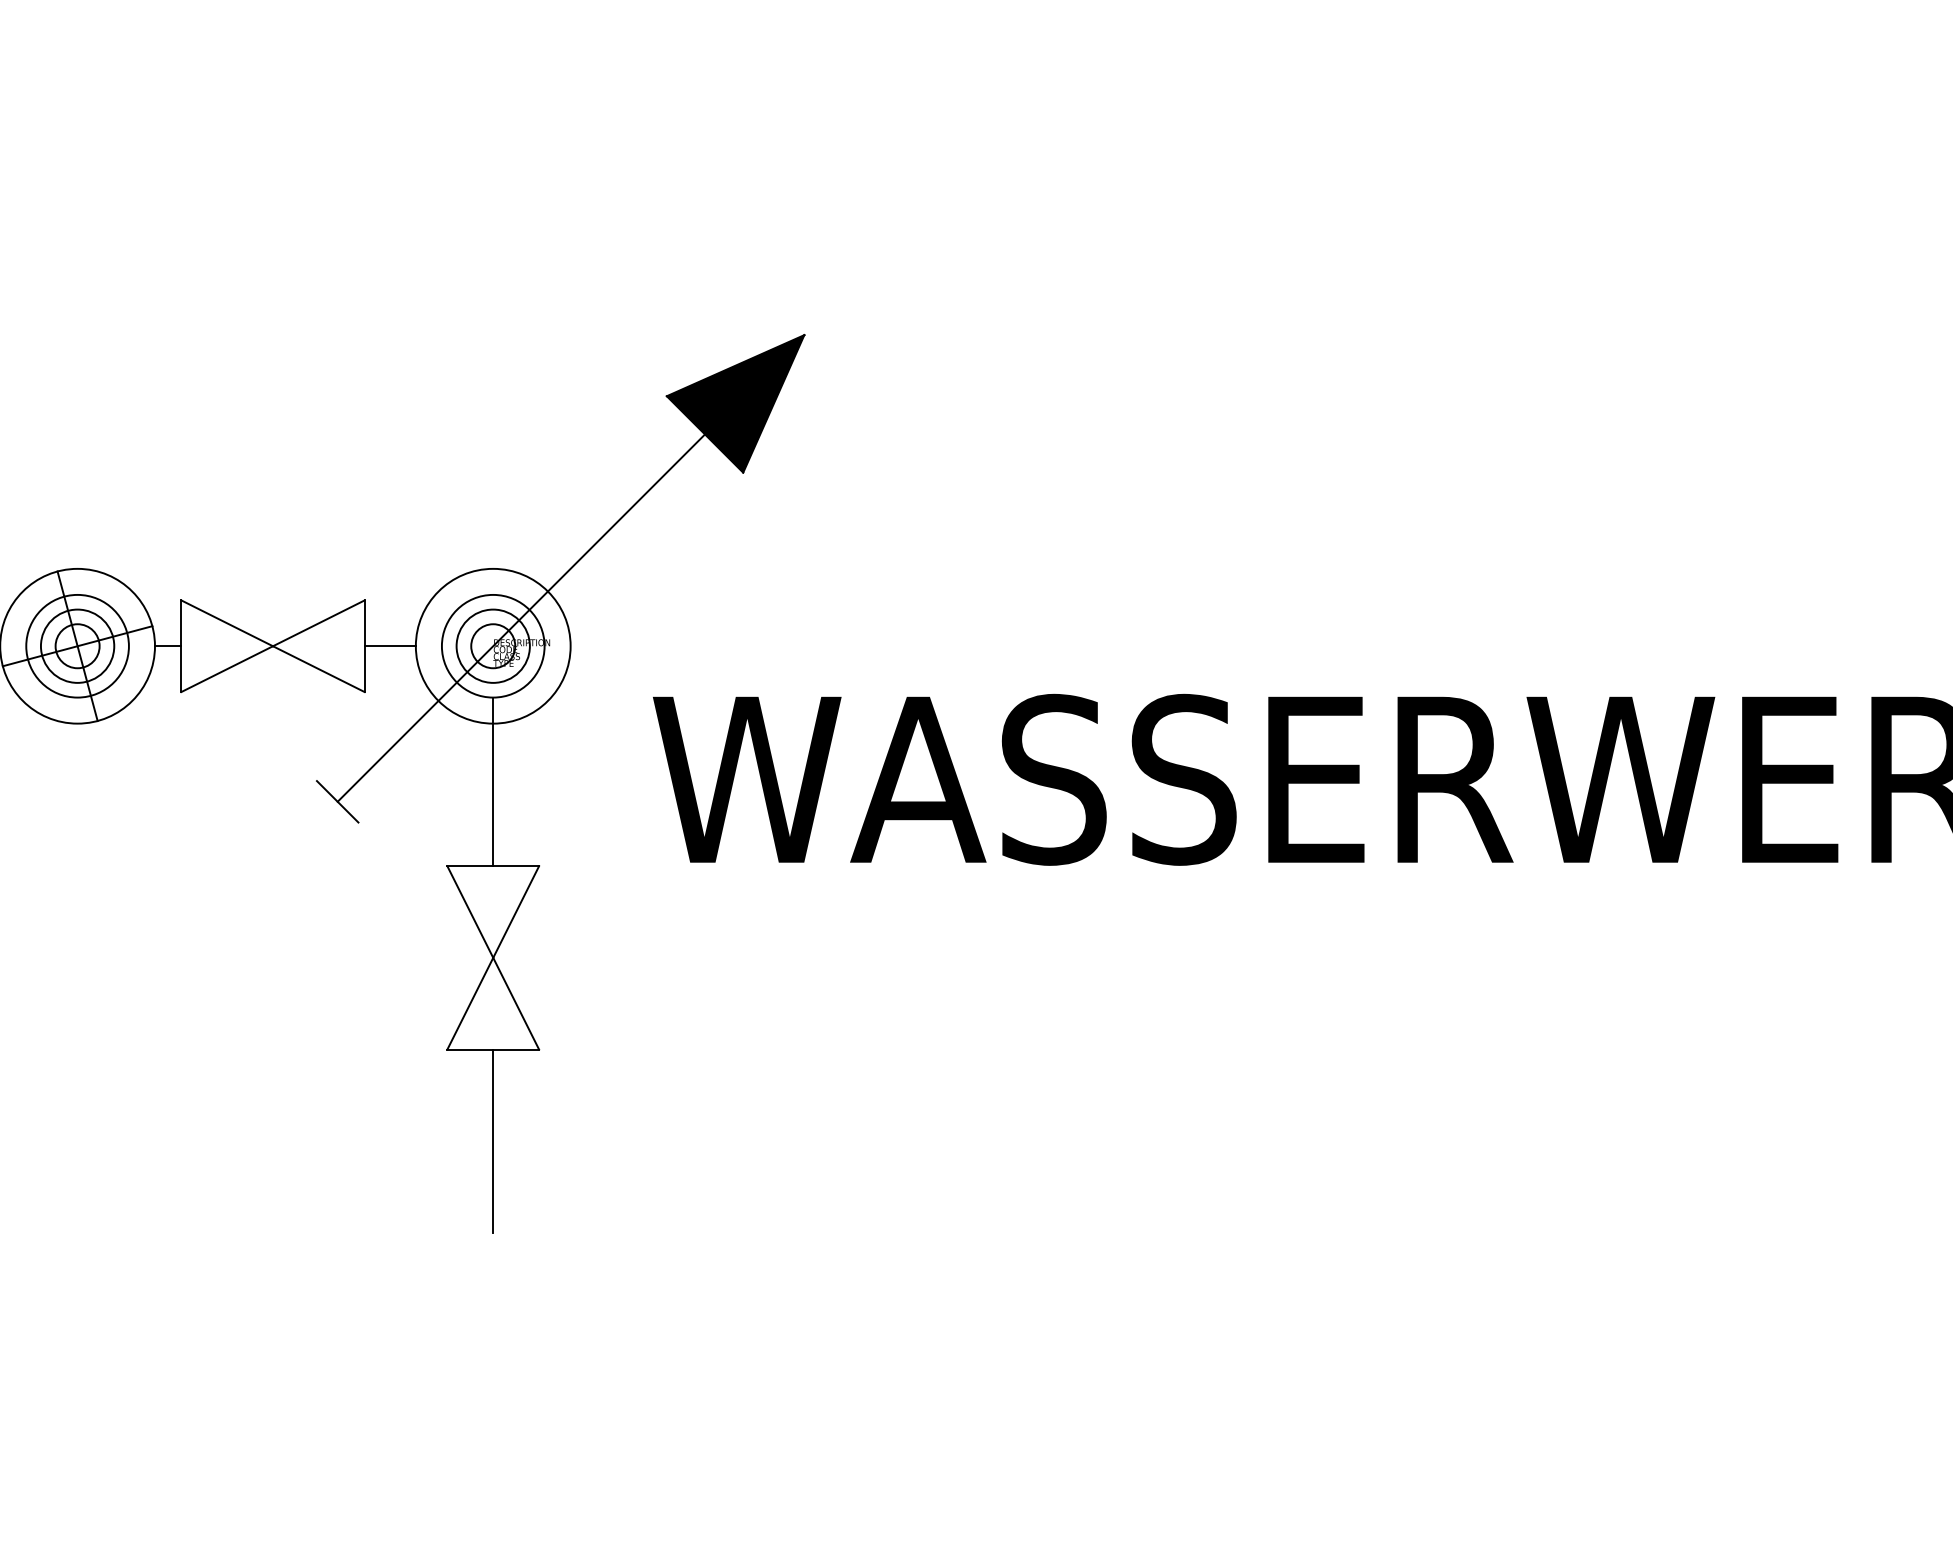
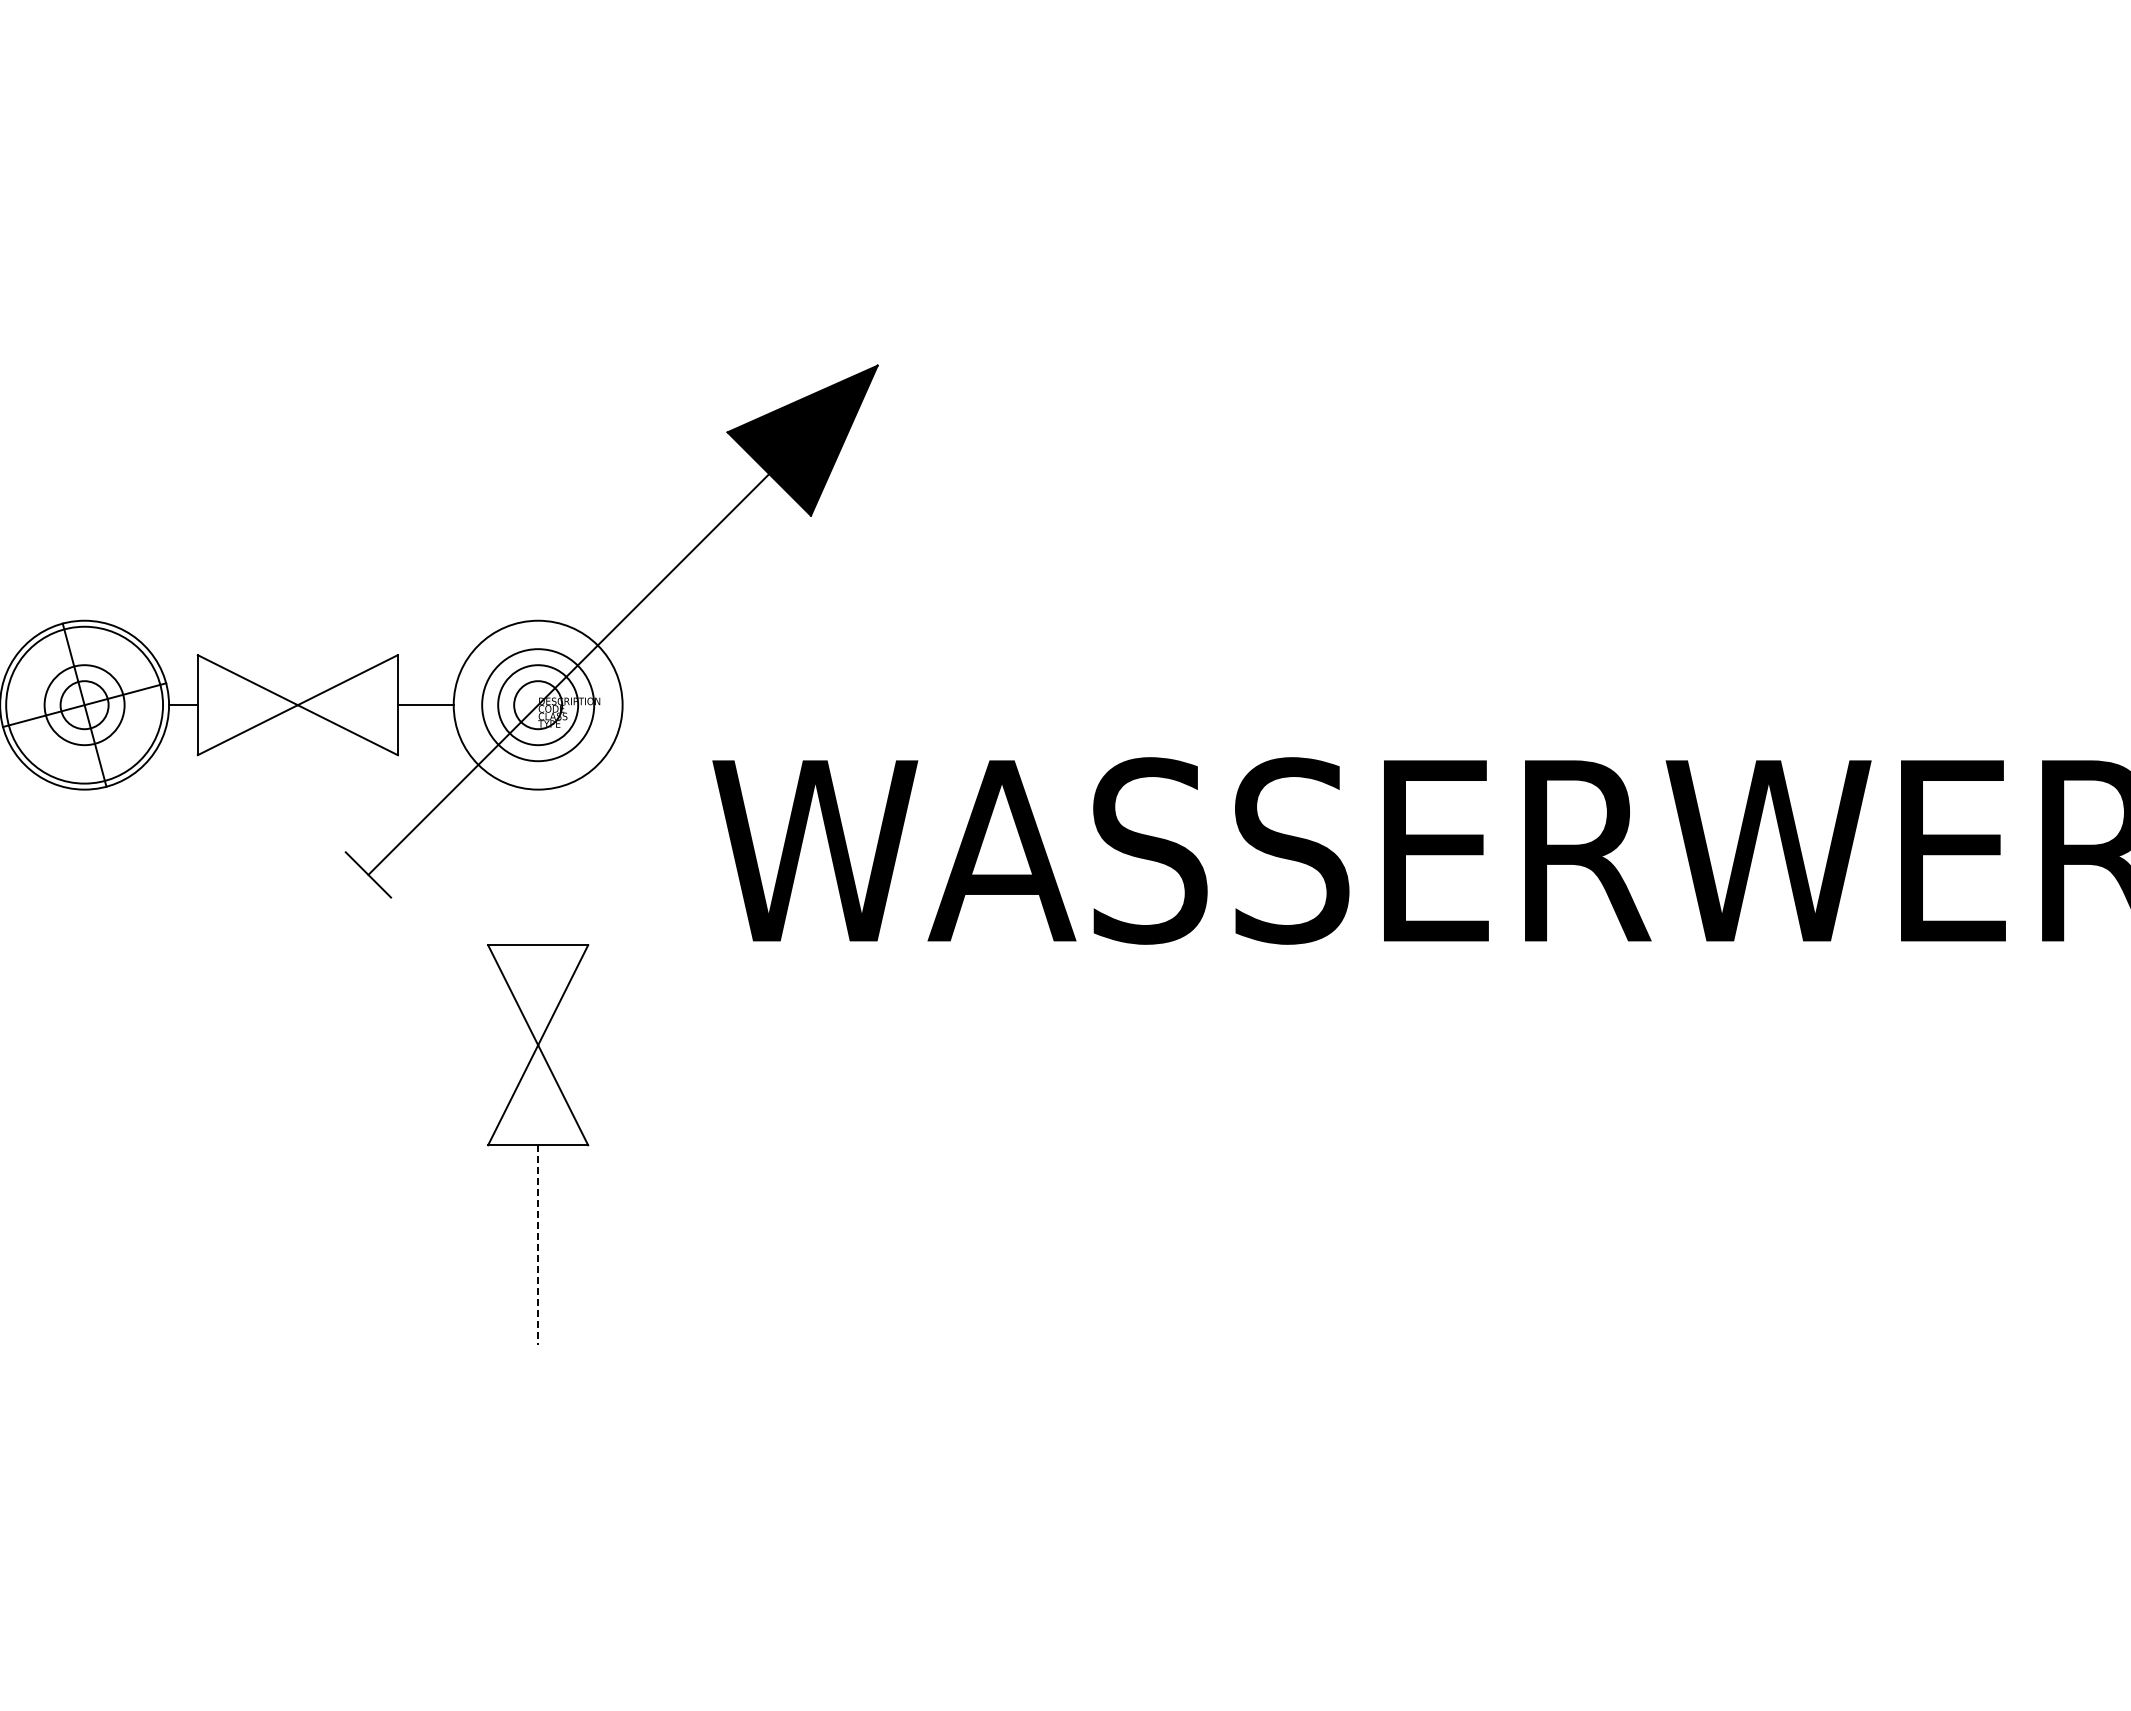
circle: (77, 646) -> (84, 705), size x1.4
line: (493, 782) -> (538, 853), removed
line: (493, 1141) -> (538, 1245), solid -> dashed

